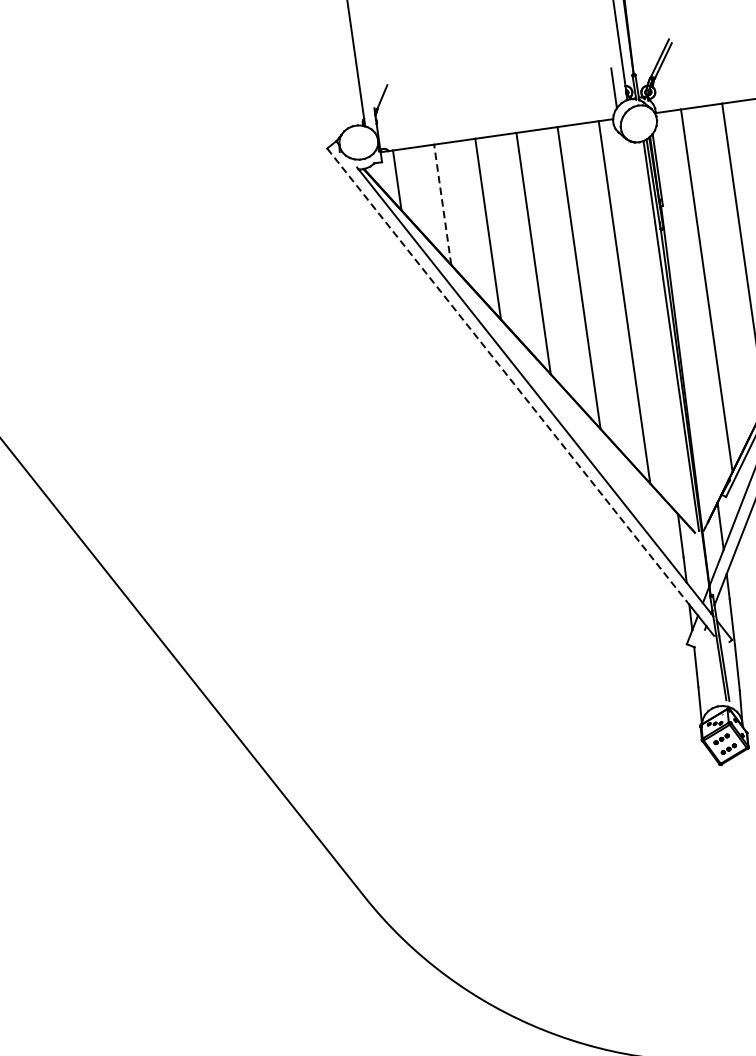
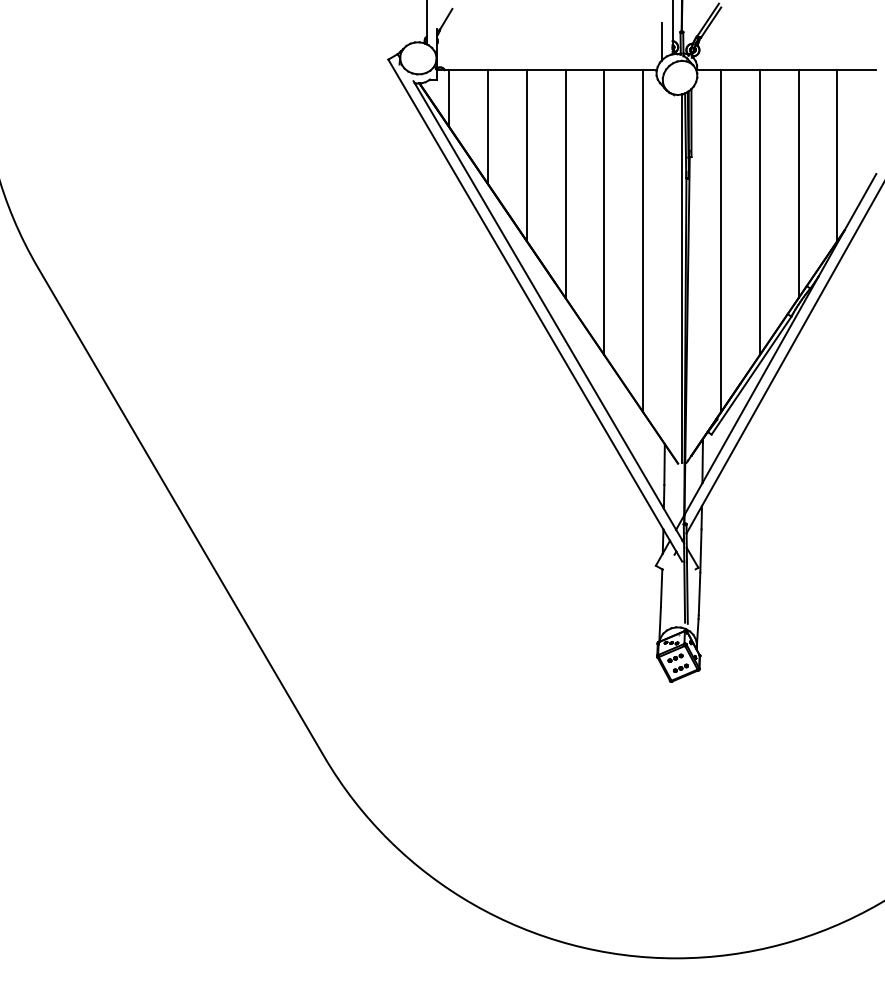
line: (442, 204) -> (487, 126), dashed -> solid
line: (509, 377) -> (526, 295), dashed -> solid

